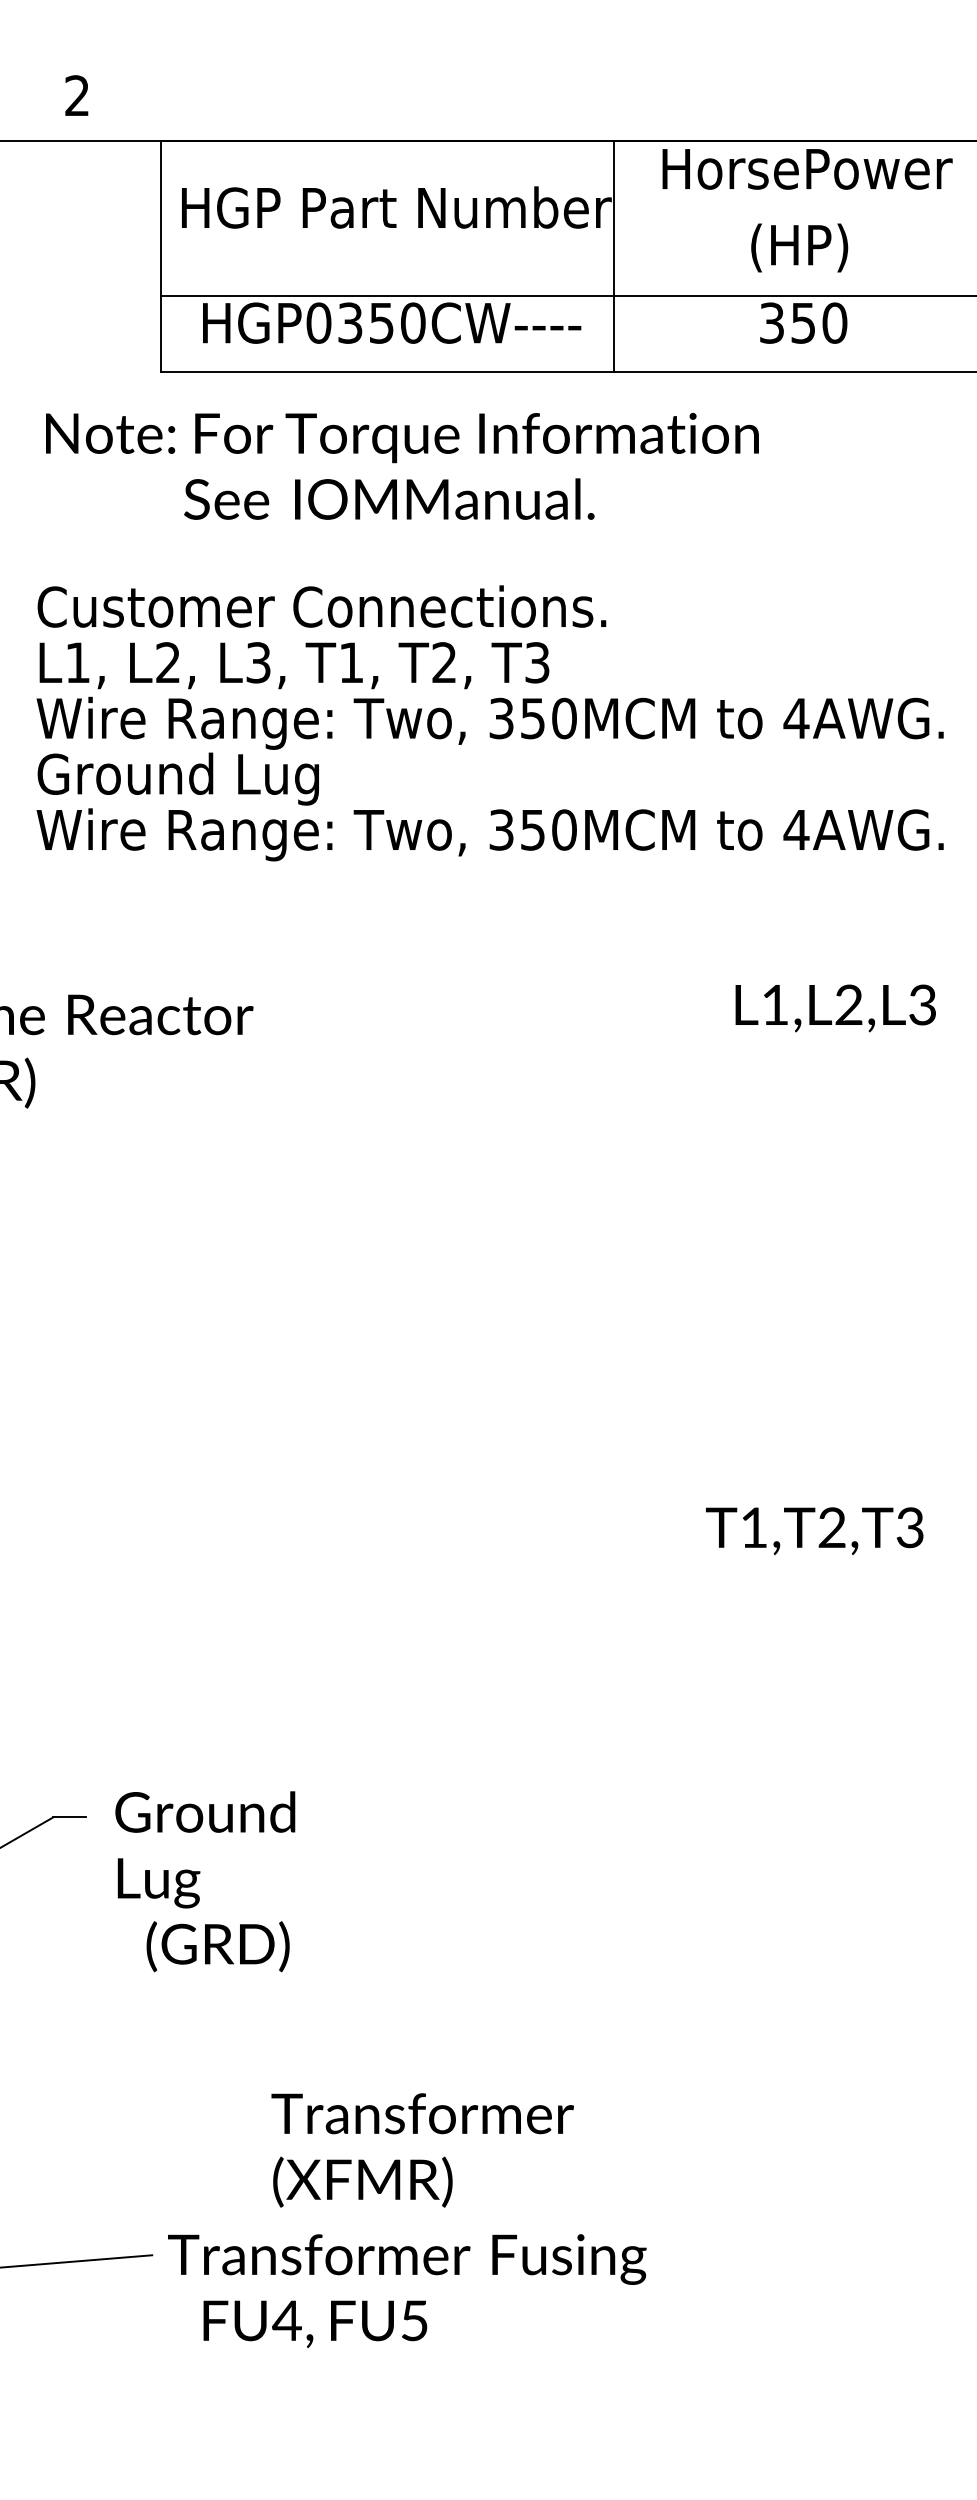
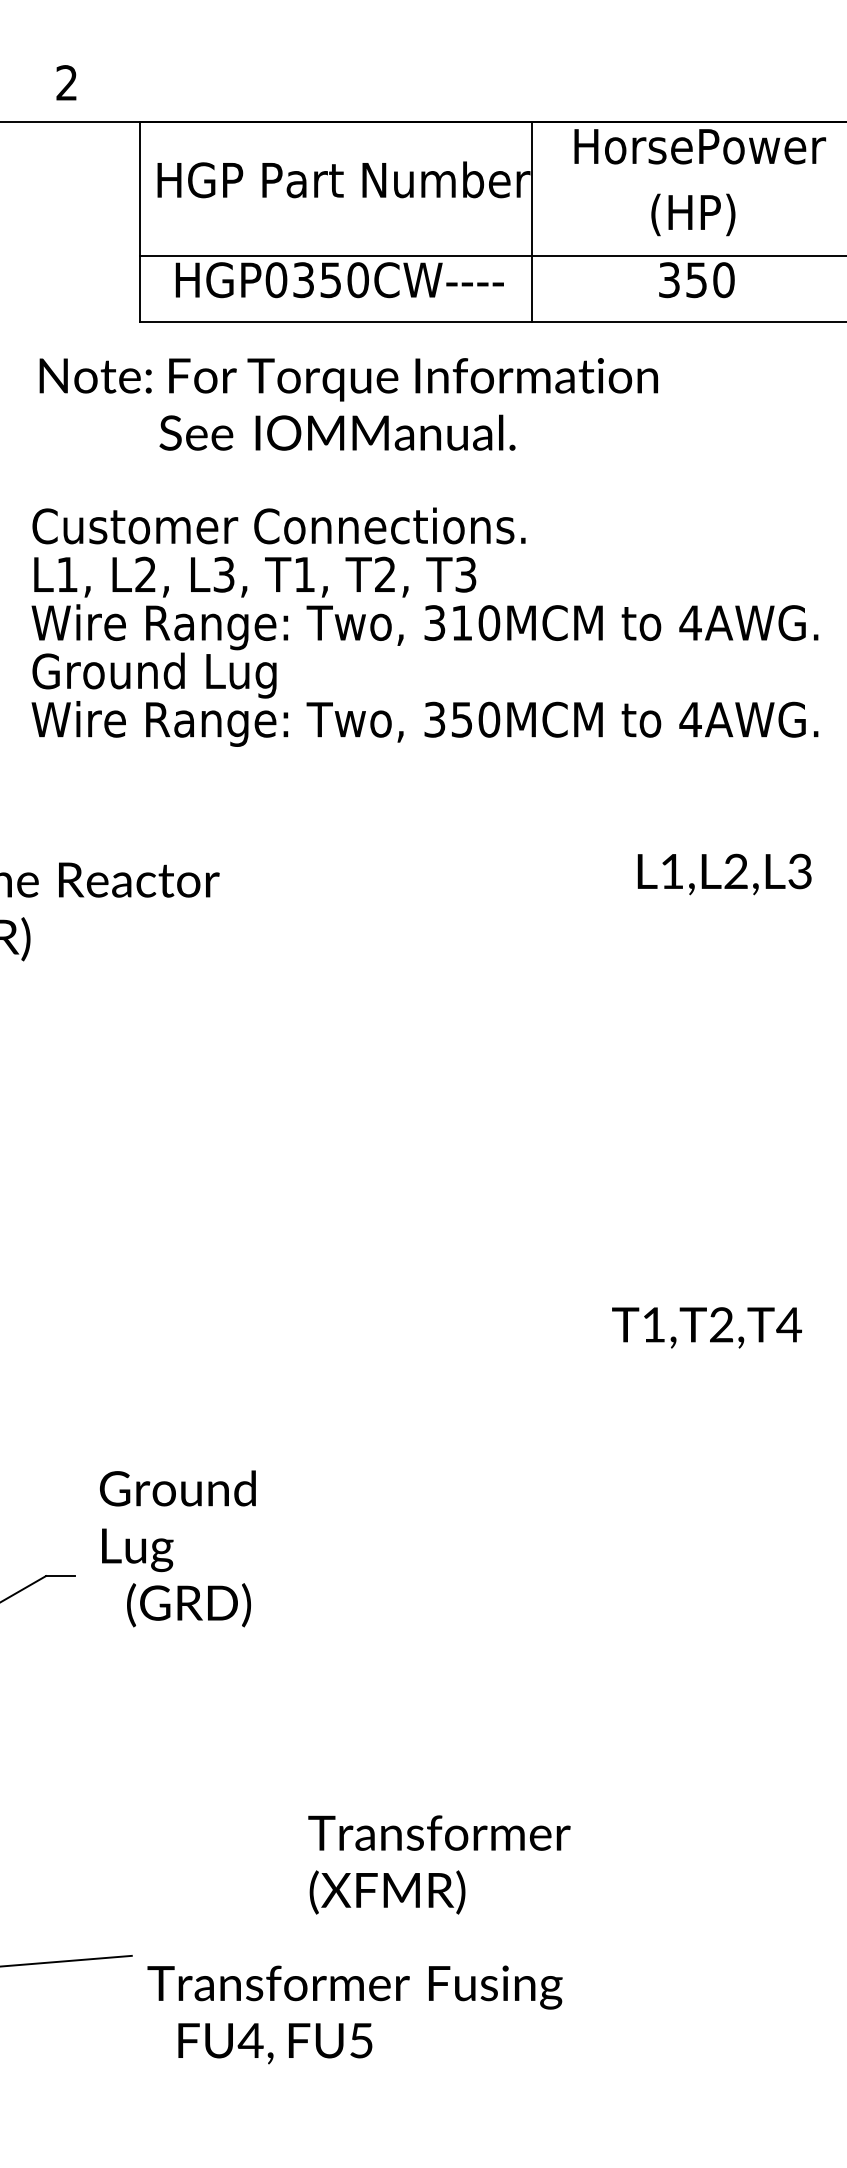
text: (532, 717) -> (461, 622), 350MCM -> 310MCM
text: (910, 1527) -> (789, 1324), T1,T2,T3 -> T1,T2,T4
text: (204, 1881) -> (177, 1548), moved
text: (422, 2149) -> (439, 1864), moved
text: (406, 2290) -> (354, 2014), moved

